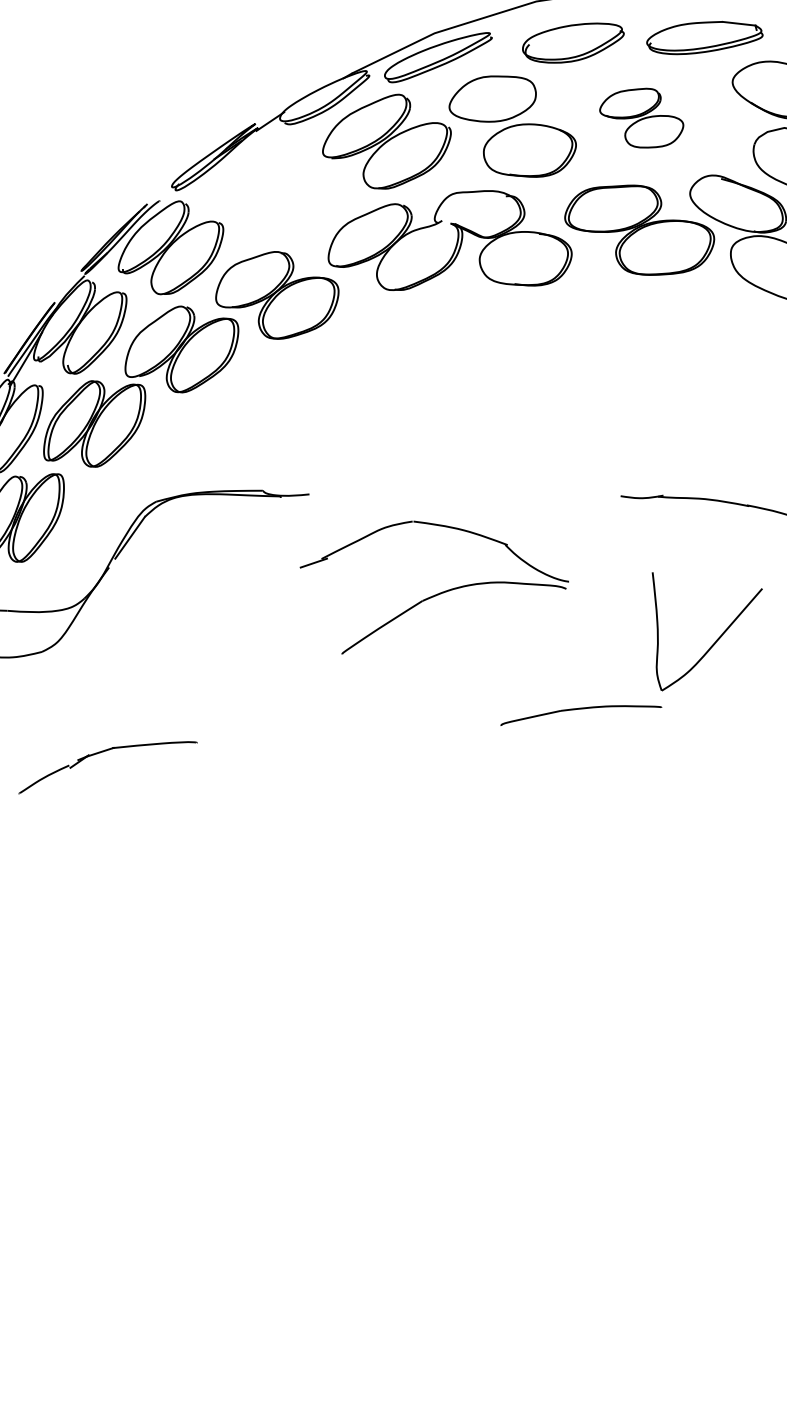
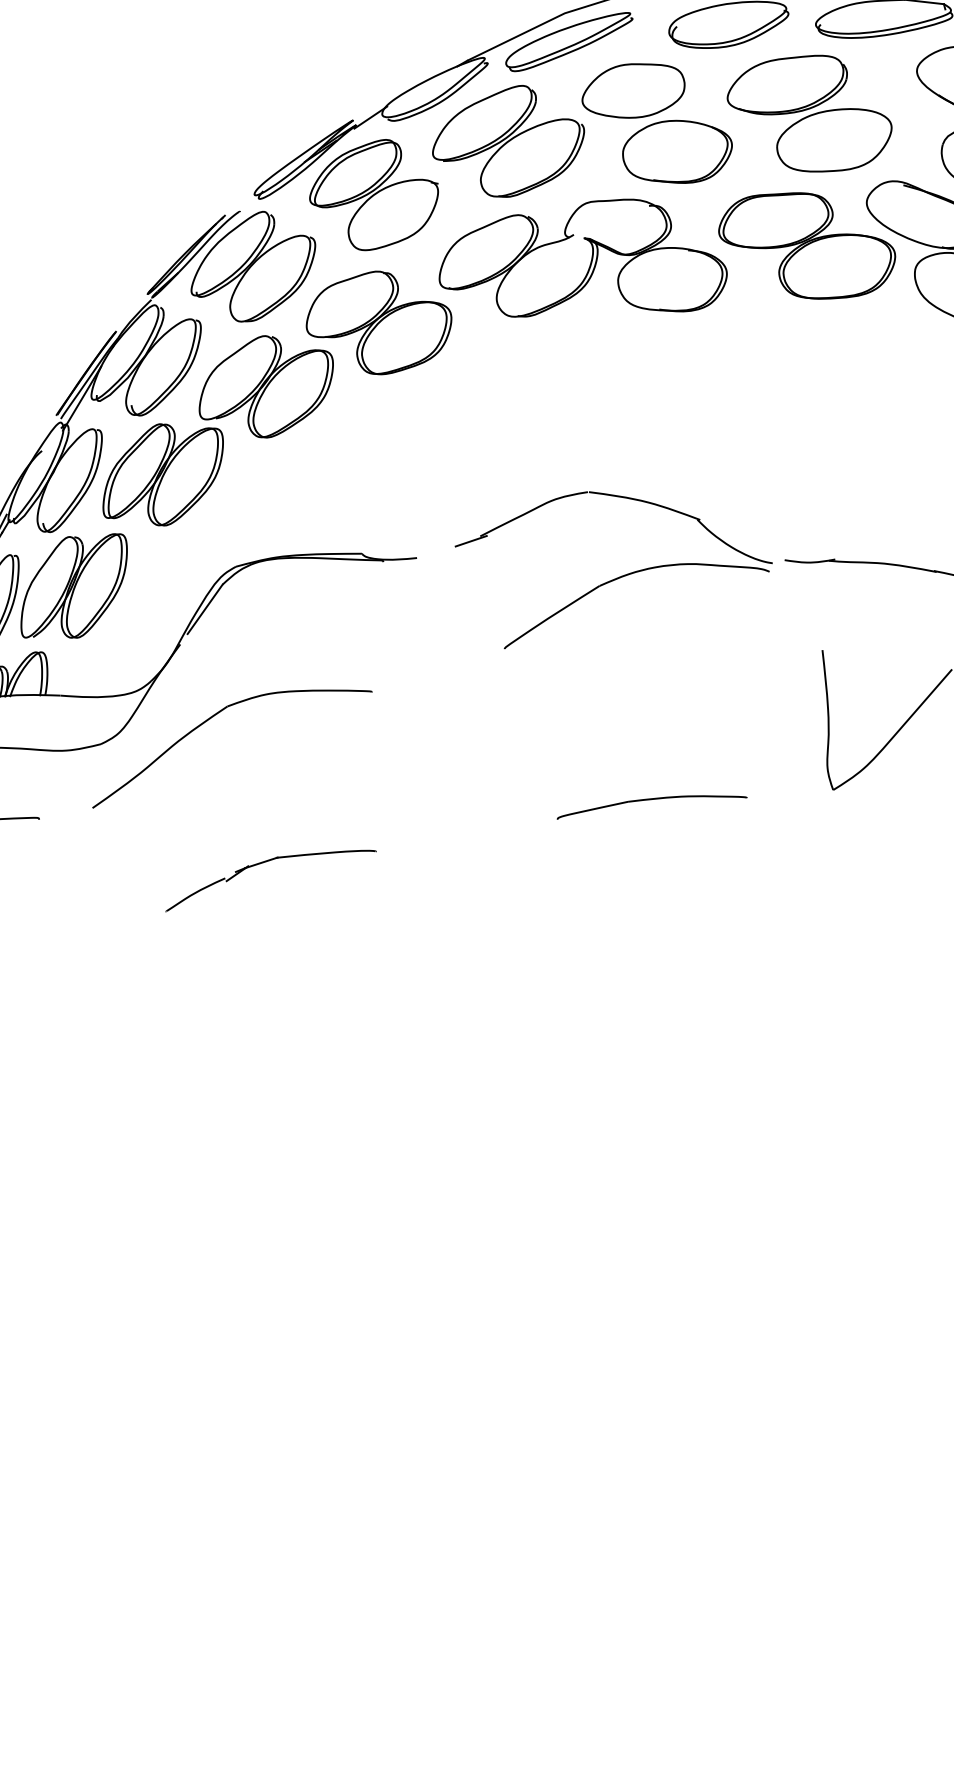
part: (641, 118) -> (809, 113), size x1.67
part: (272, 187) -> (373, 195), added
part: (436, 593) -> (616, 577), moved
part: (134, 631) -> (210, 719), added
part: (580, 709) -> (651, 800), moved
part: (101, 752) -> (263, 863), moved

